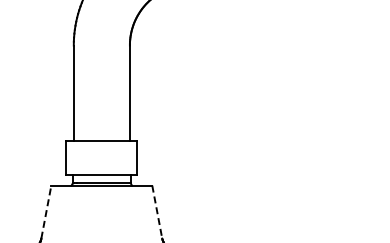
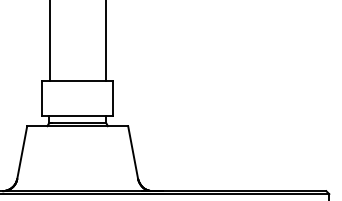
line: (46, 212) -> (22, 152), dashed -> solid
line: (157, 212) -> (133, 152), dashed -> solid

